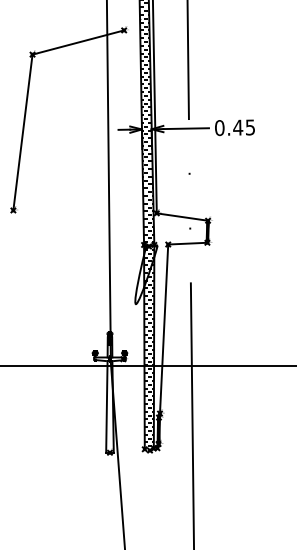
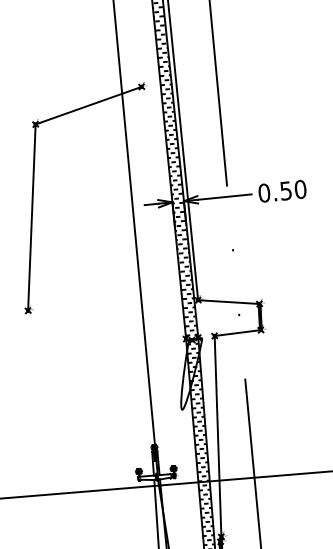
text: (244, 127) -> (293, 190), 0.45 -> 0.50

